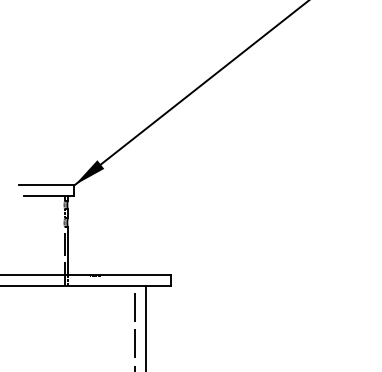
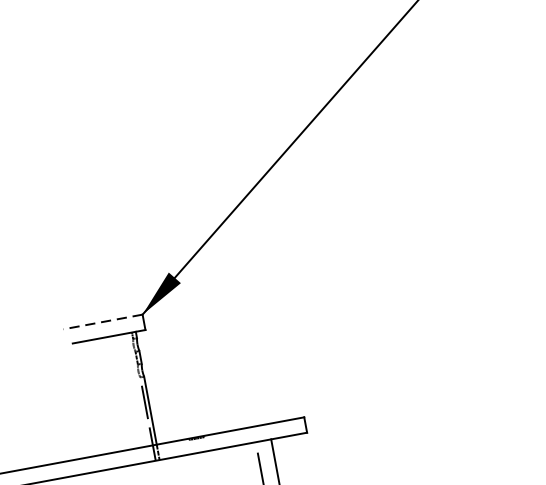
line: (46, 185) -> (102, 322), solid -> dashed

